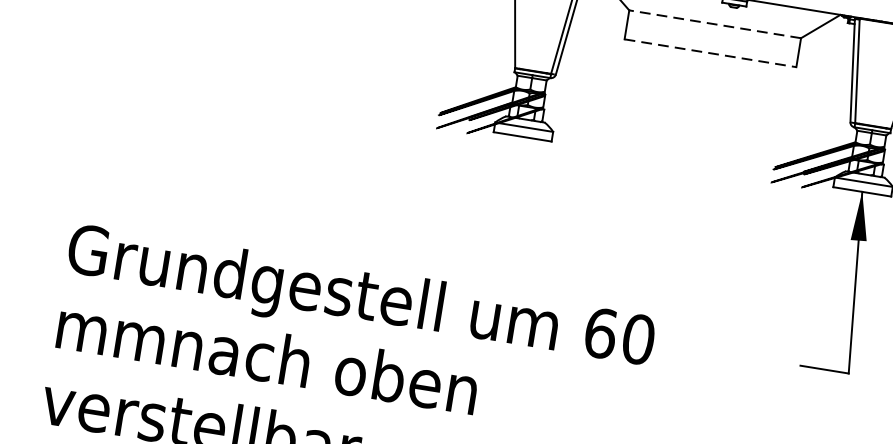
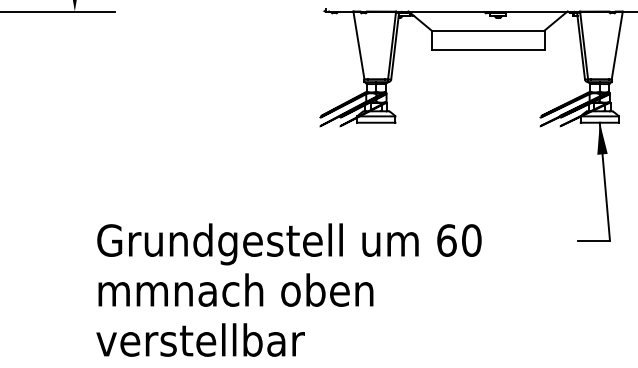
line: (714, 23) -> (487, 30), dashed -> solid
line: (711, 53) -> (488, 49), dashed -> solid

